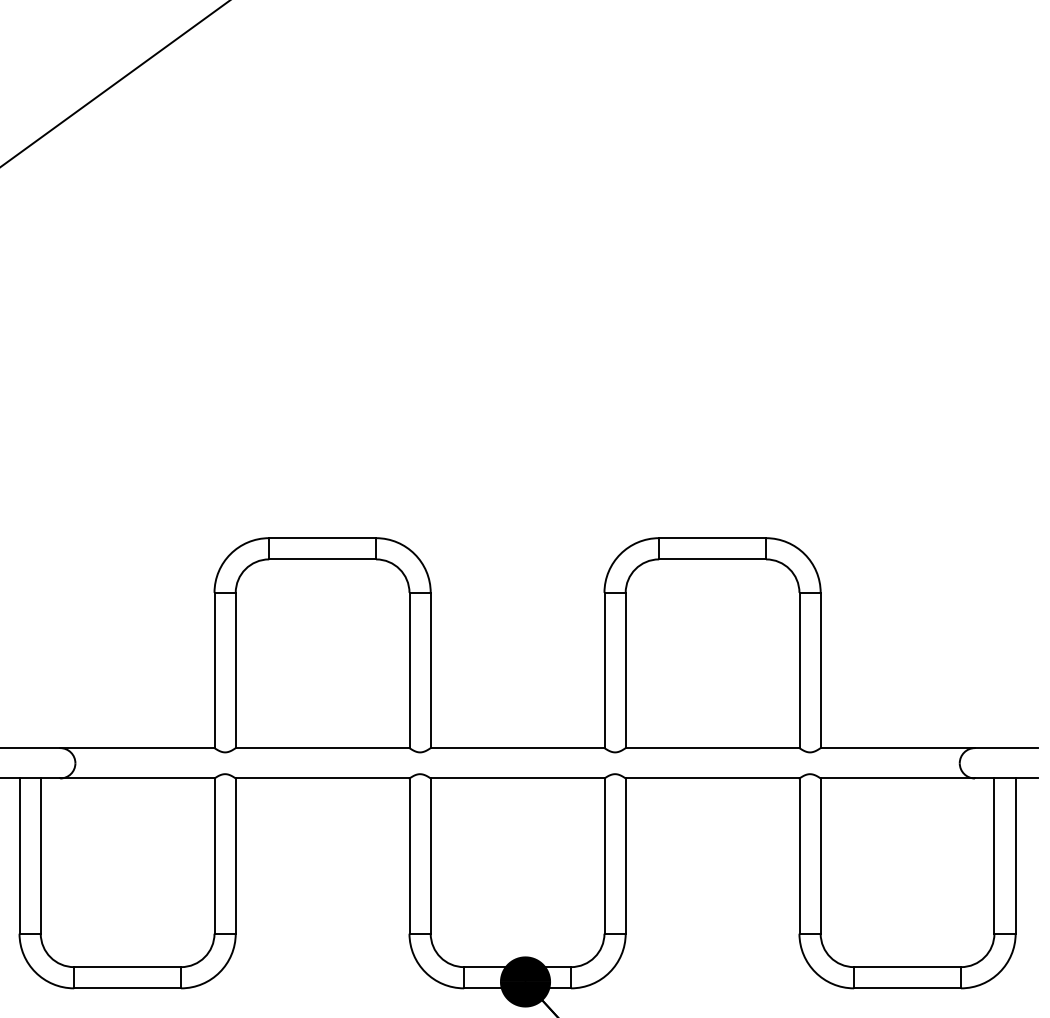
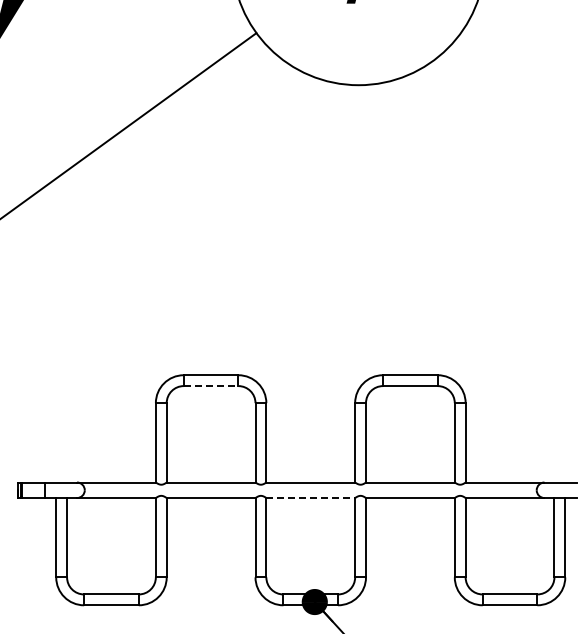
line: (323, 560) -> (211, 386), solid -> dashed
line: (519, 779) -> (311, 498), solid -> dashed

